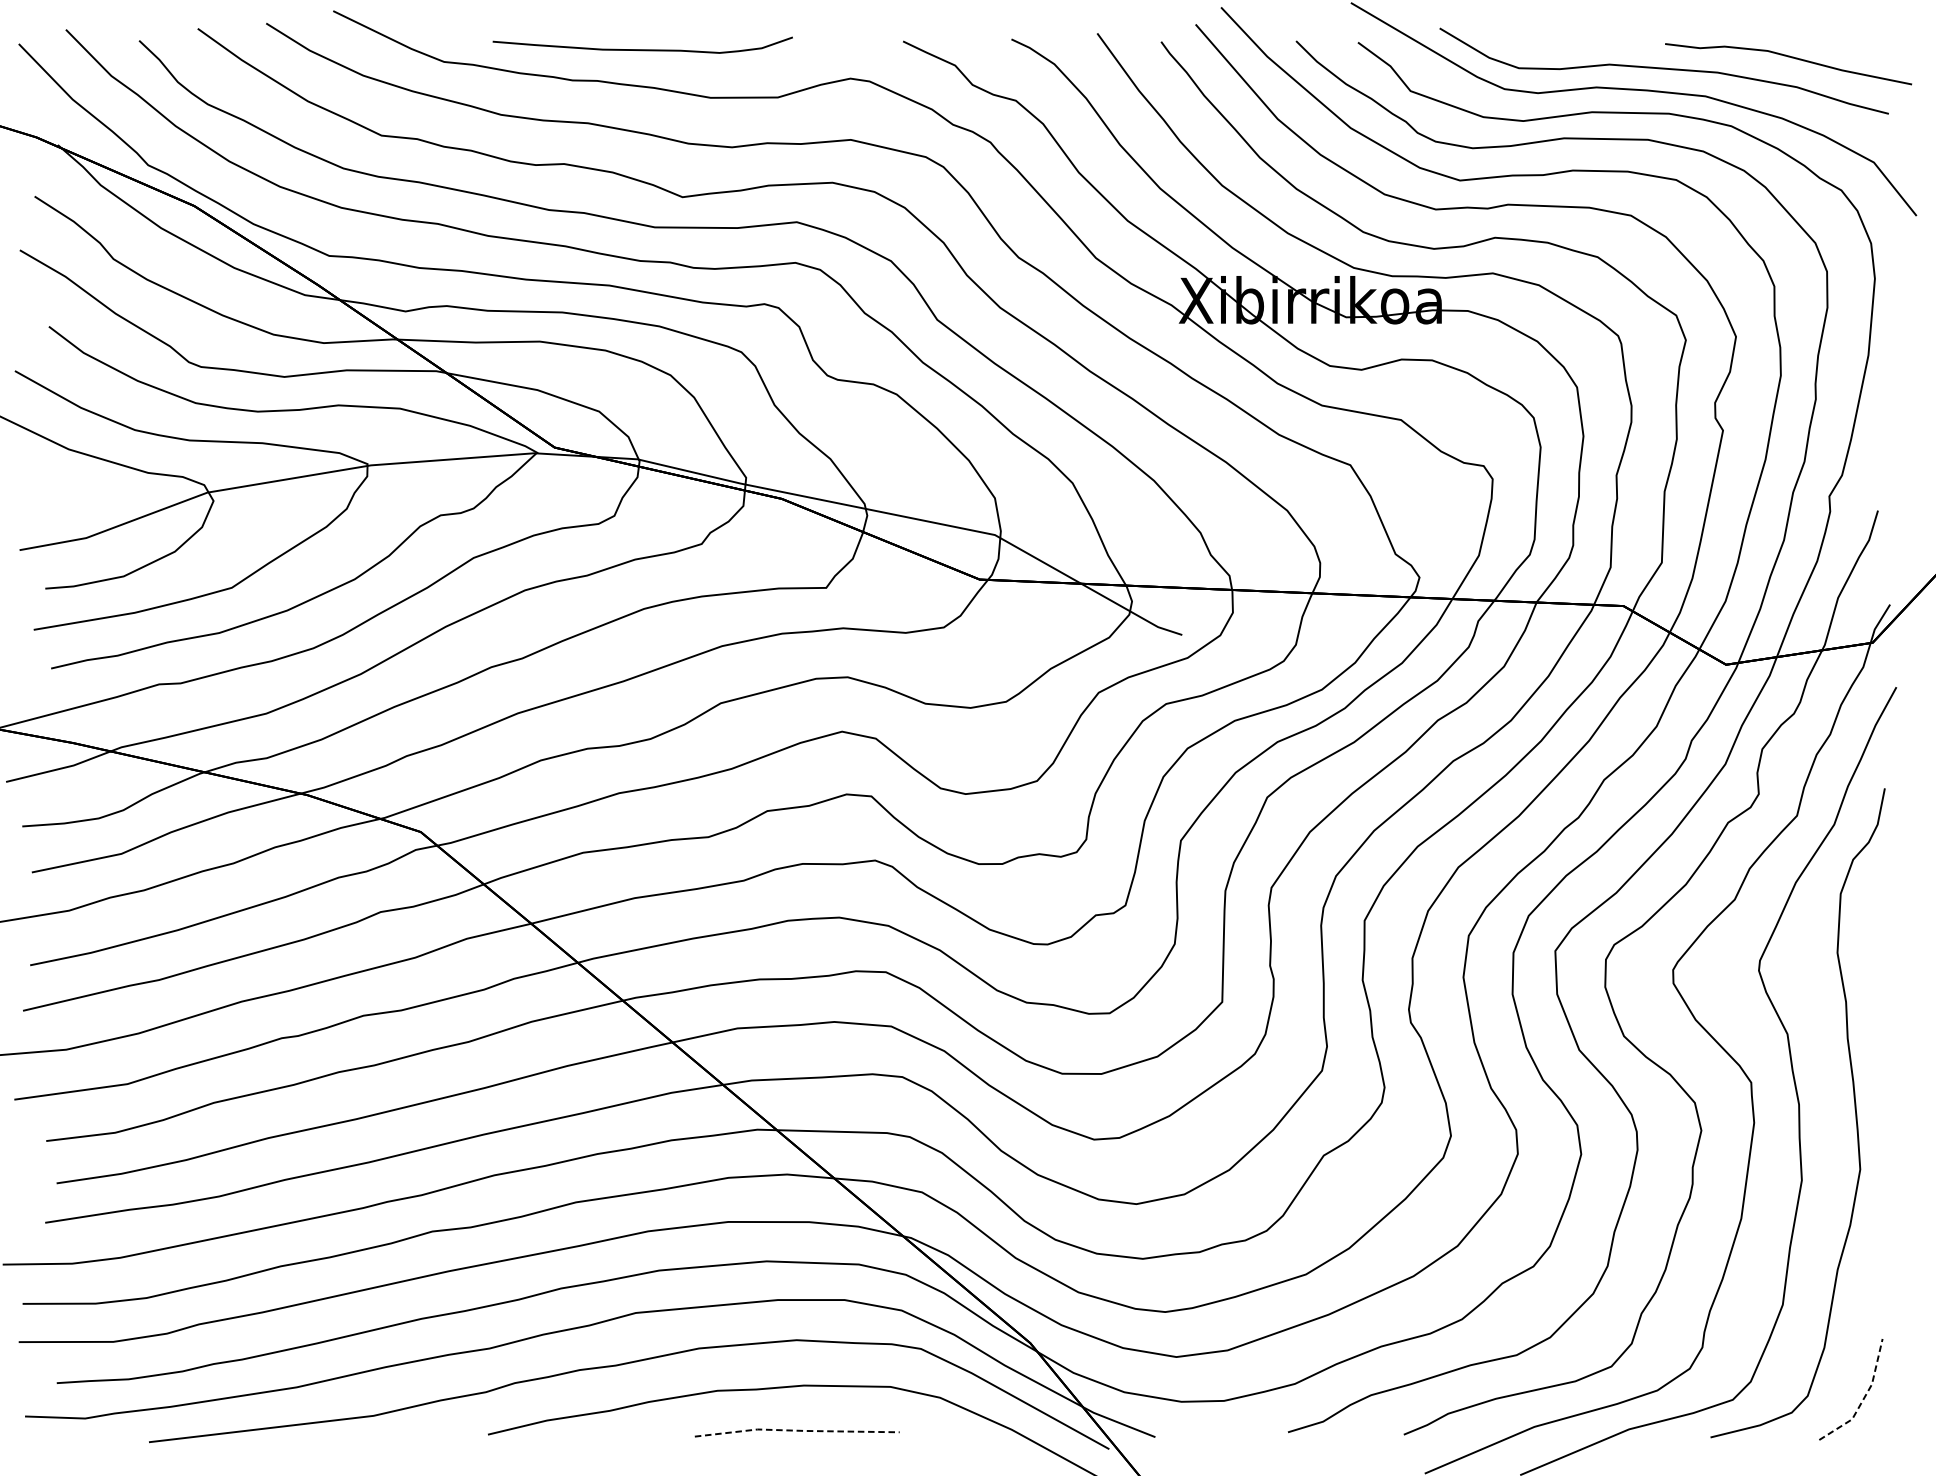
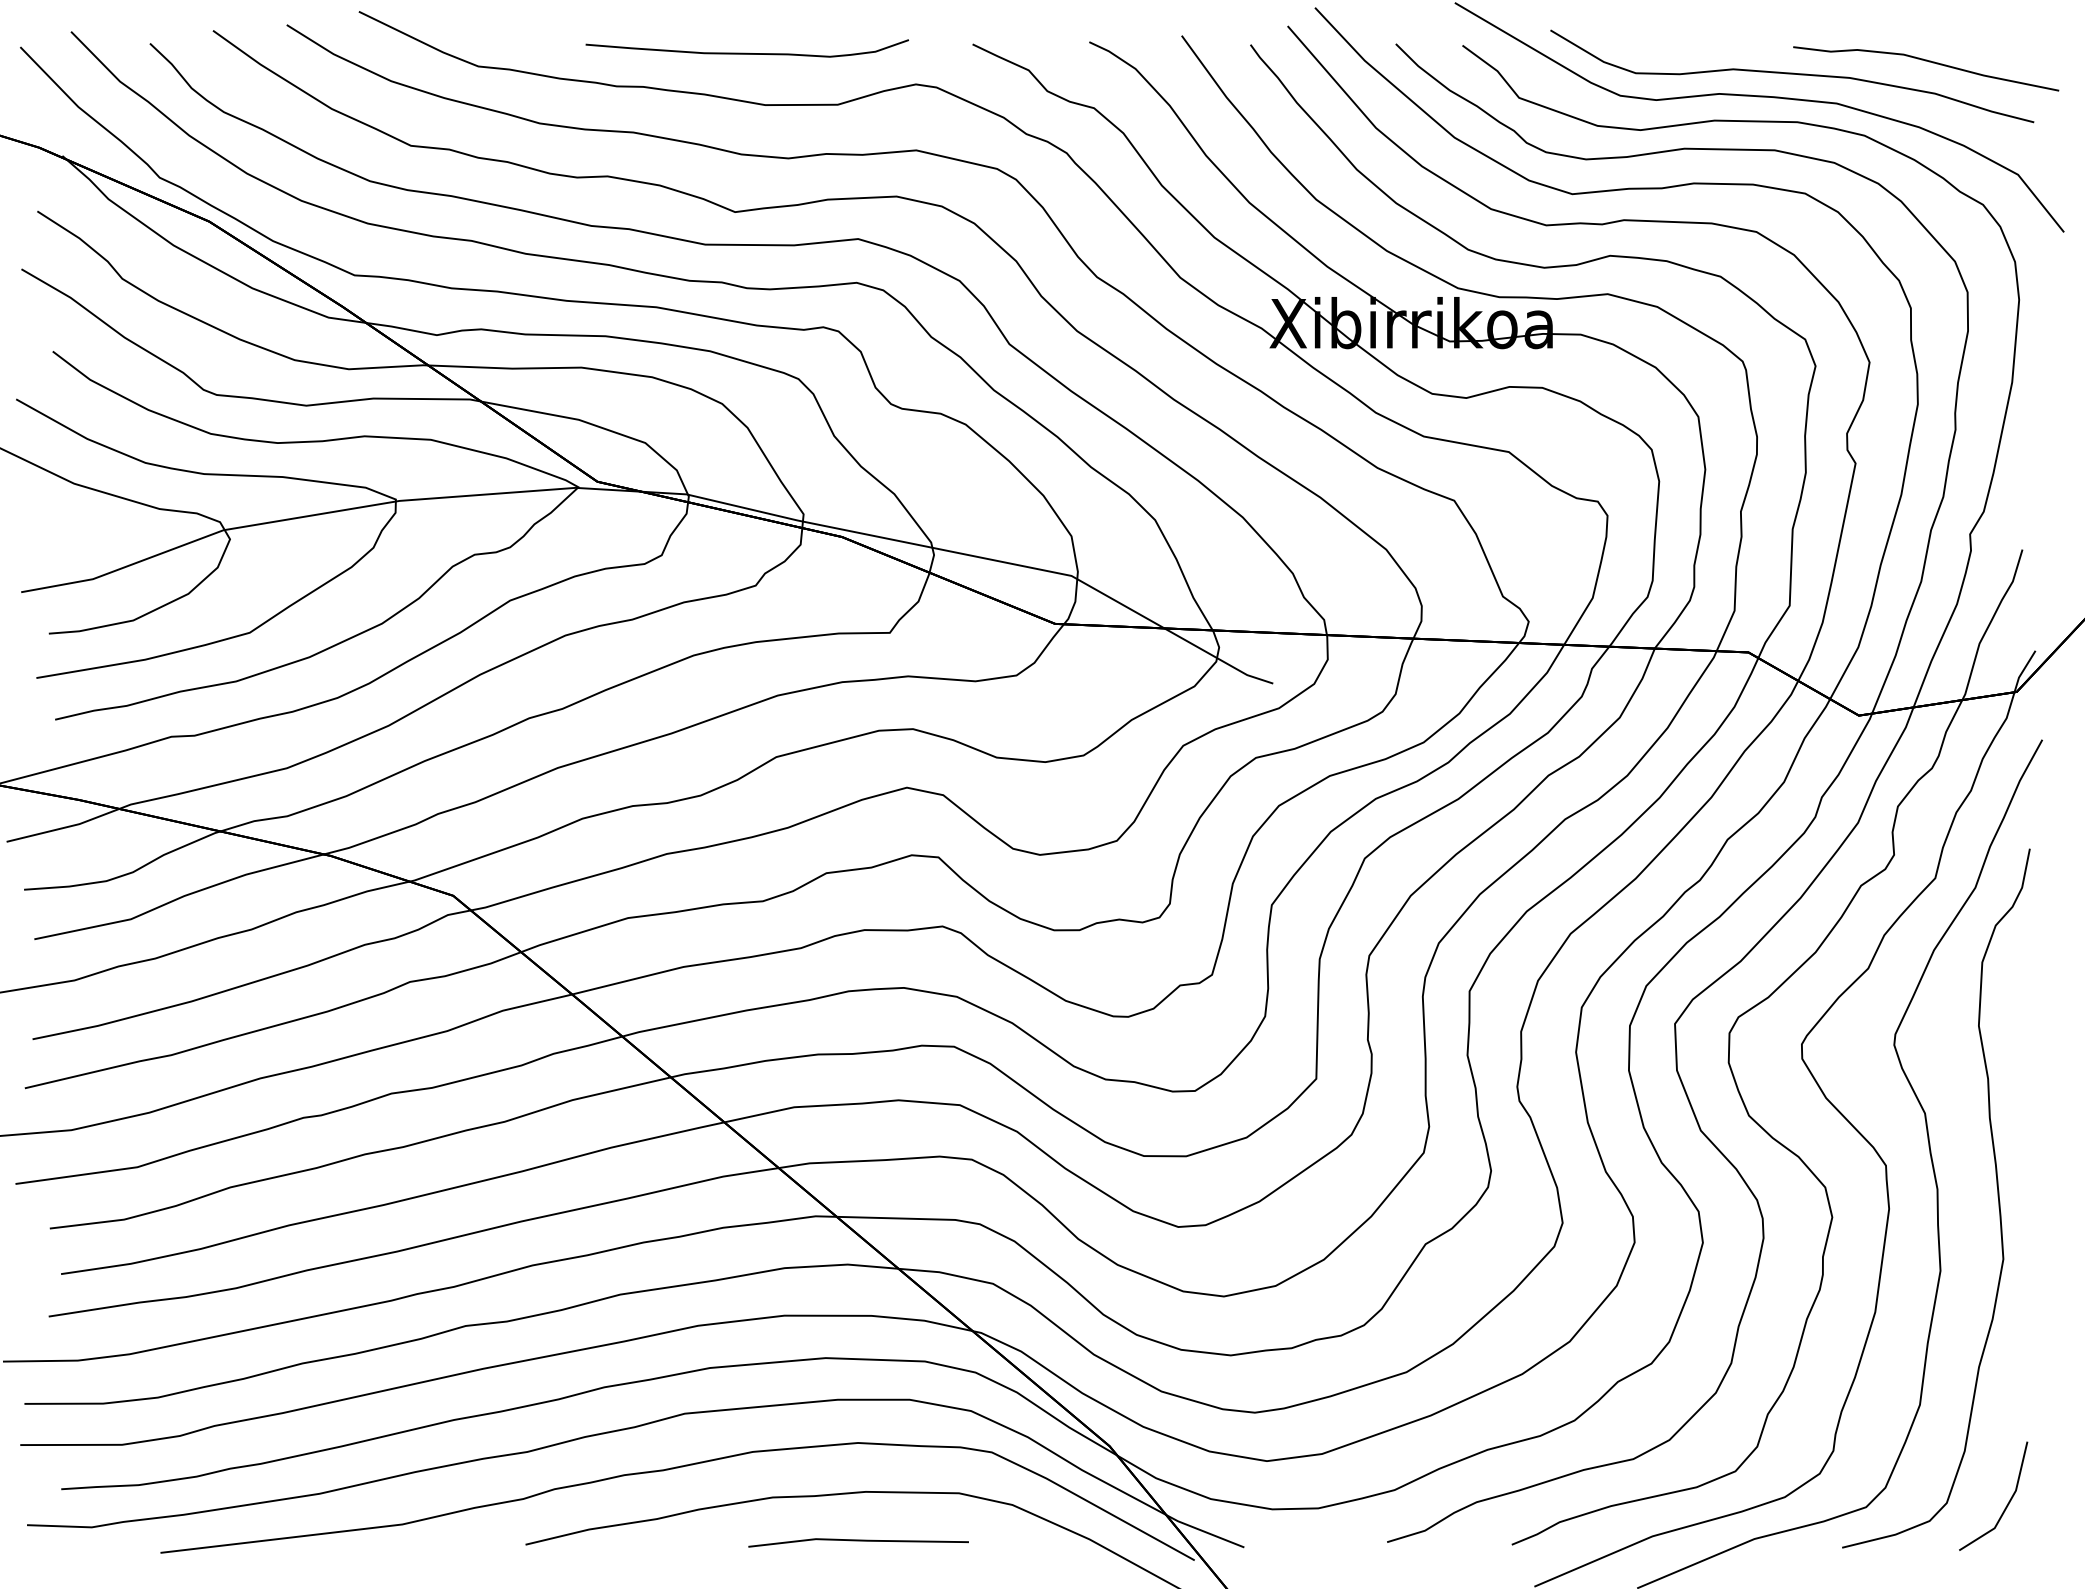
curve: (642, 48) -> (746, 52), moved
line: (1864, 1398) -> (2007, 1505), dashed -> solid
line: (797, 1430) -> (858, 1540), dashed -> solid

